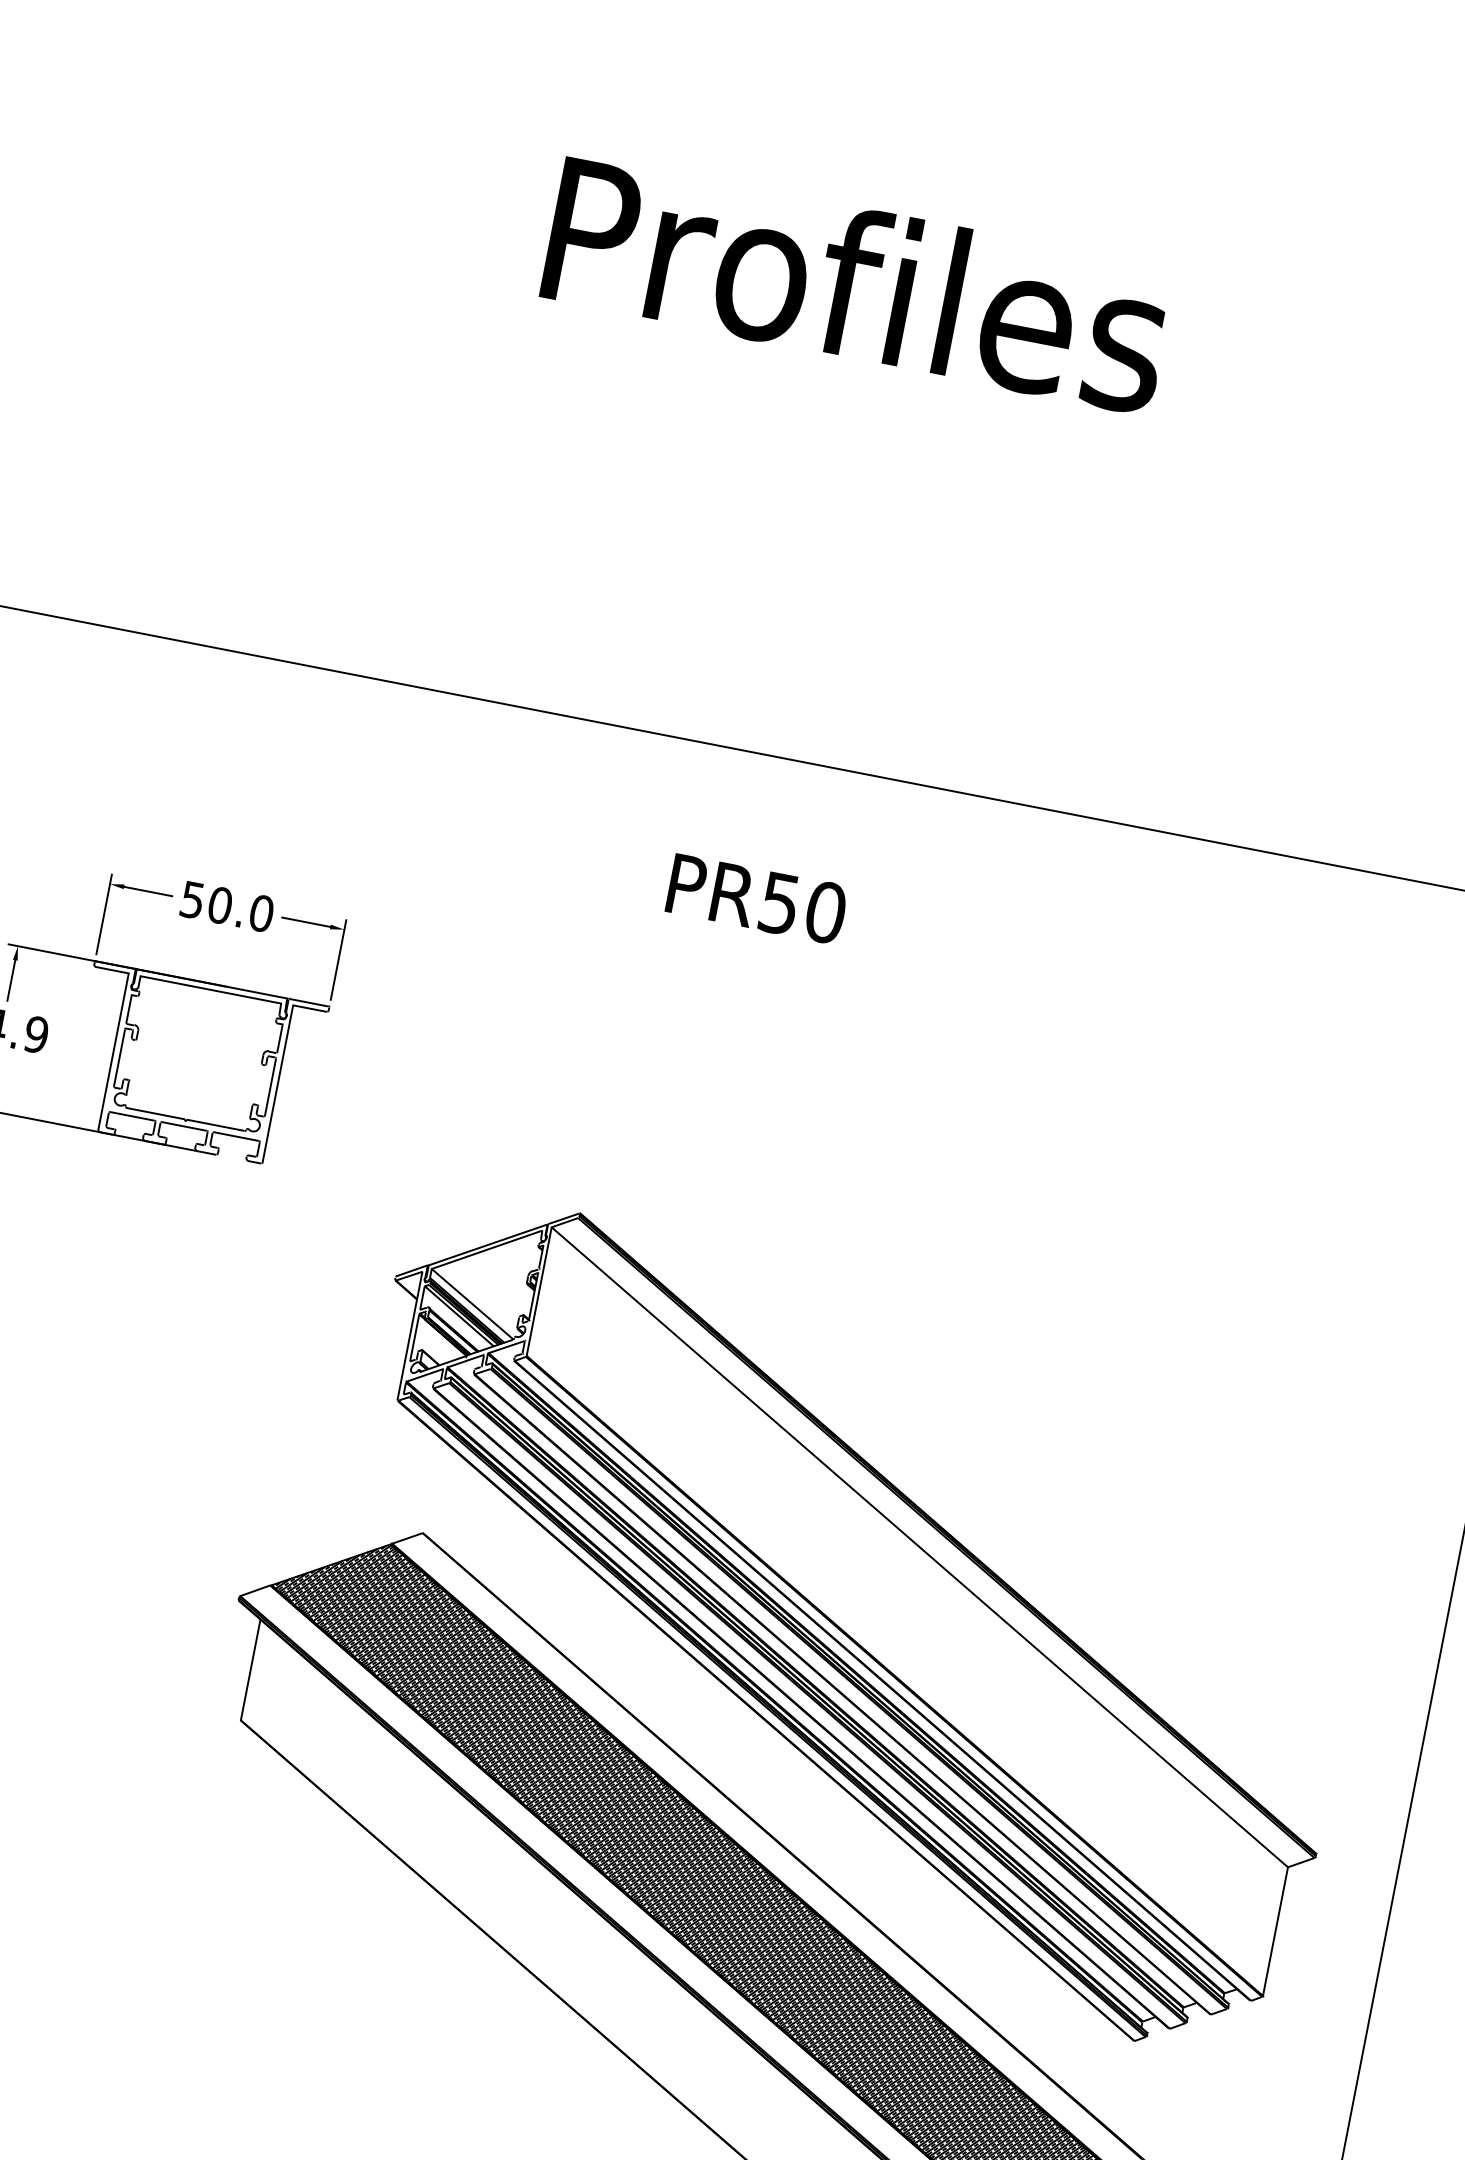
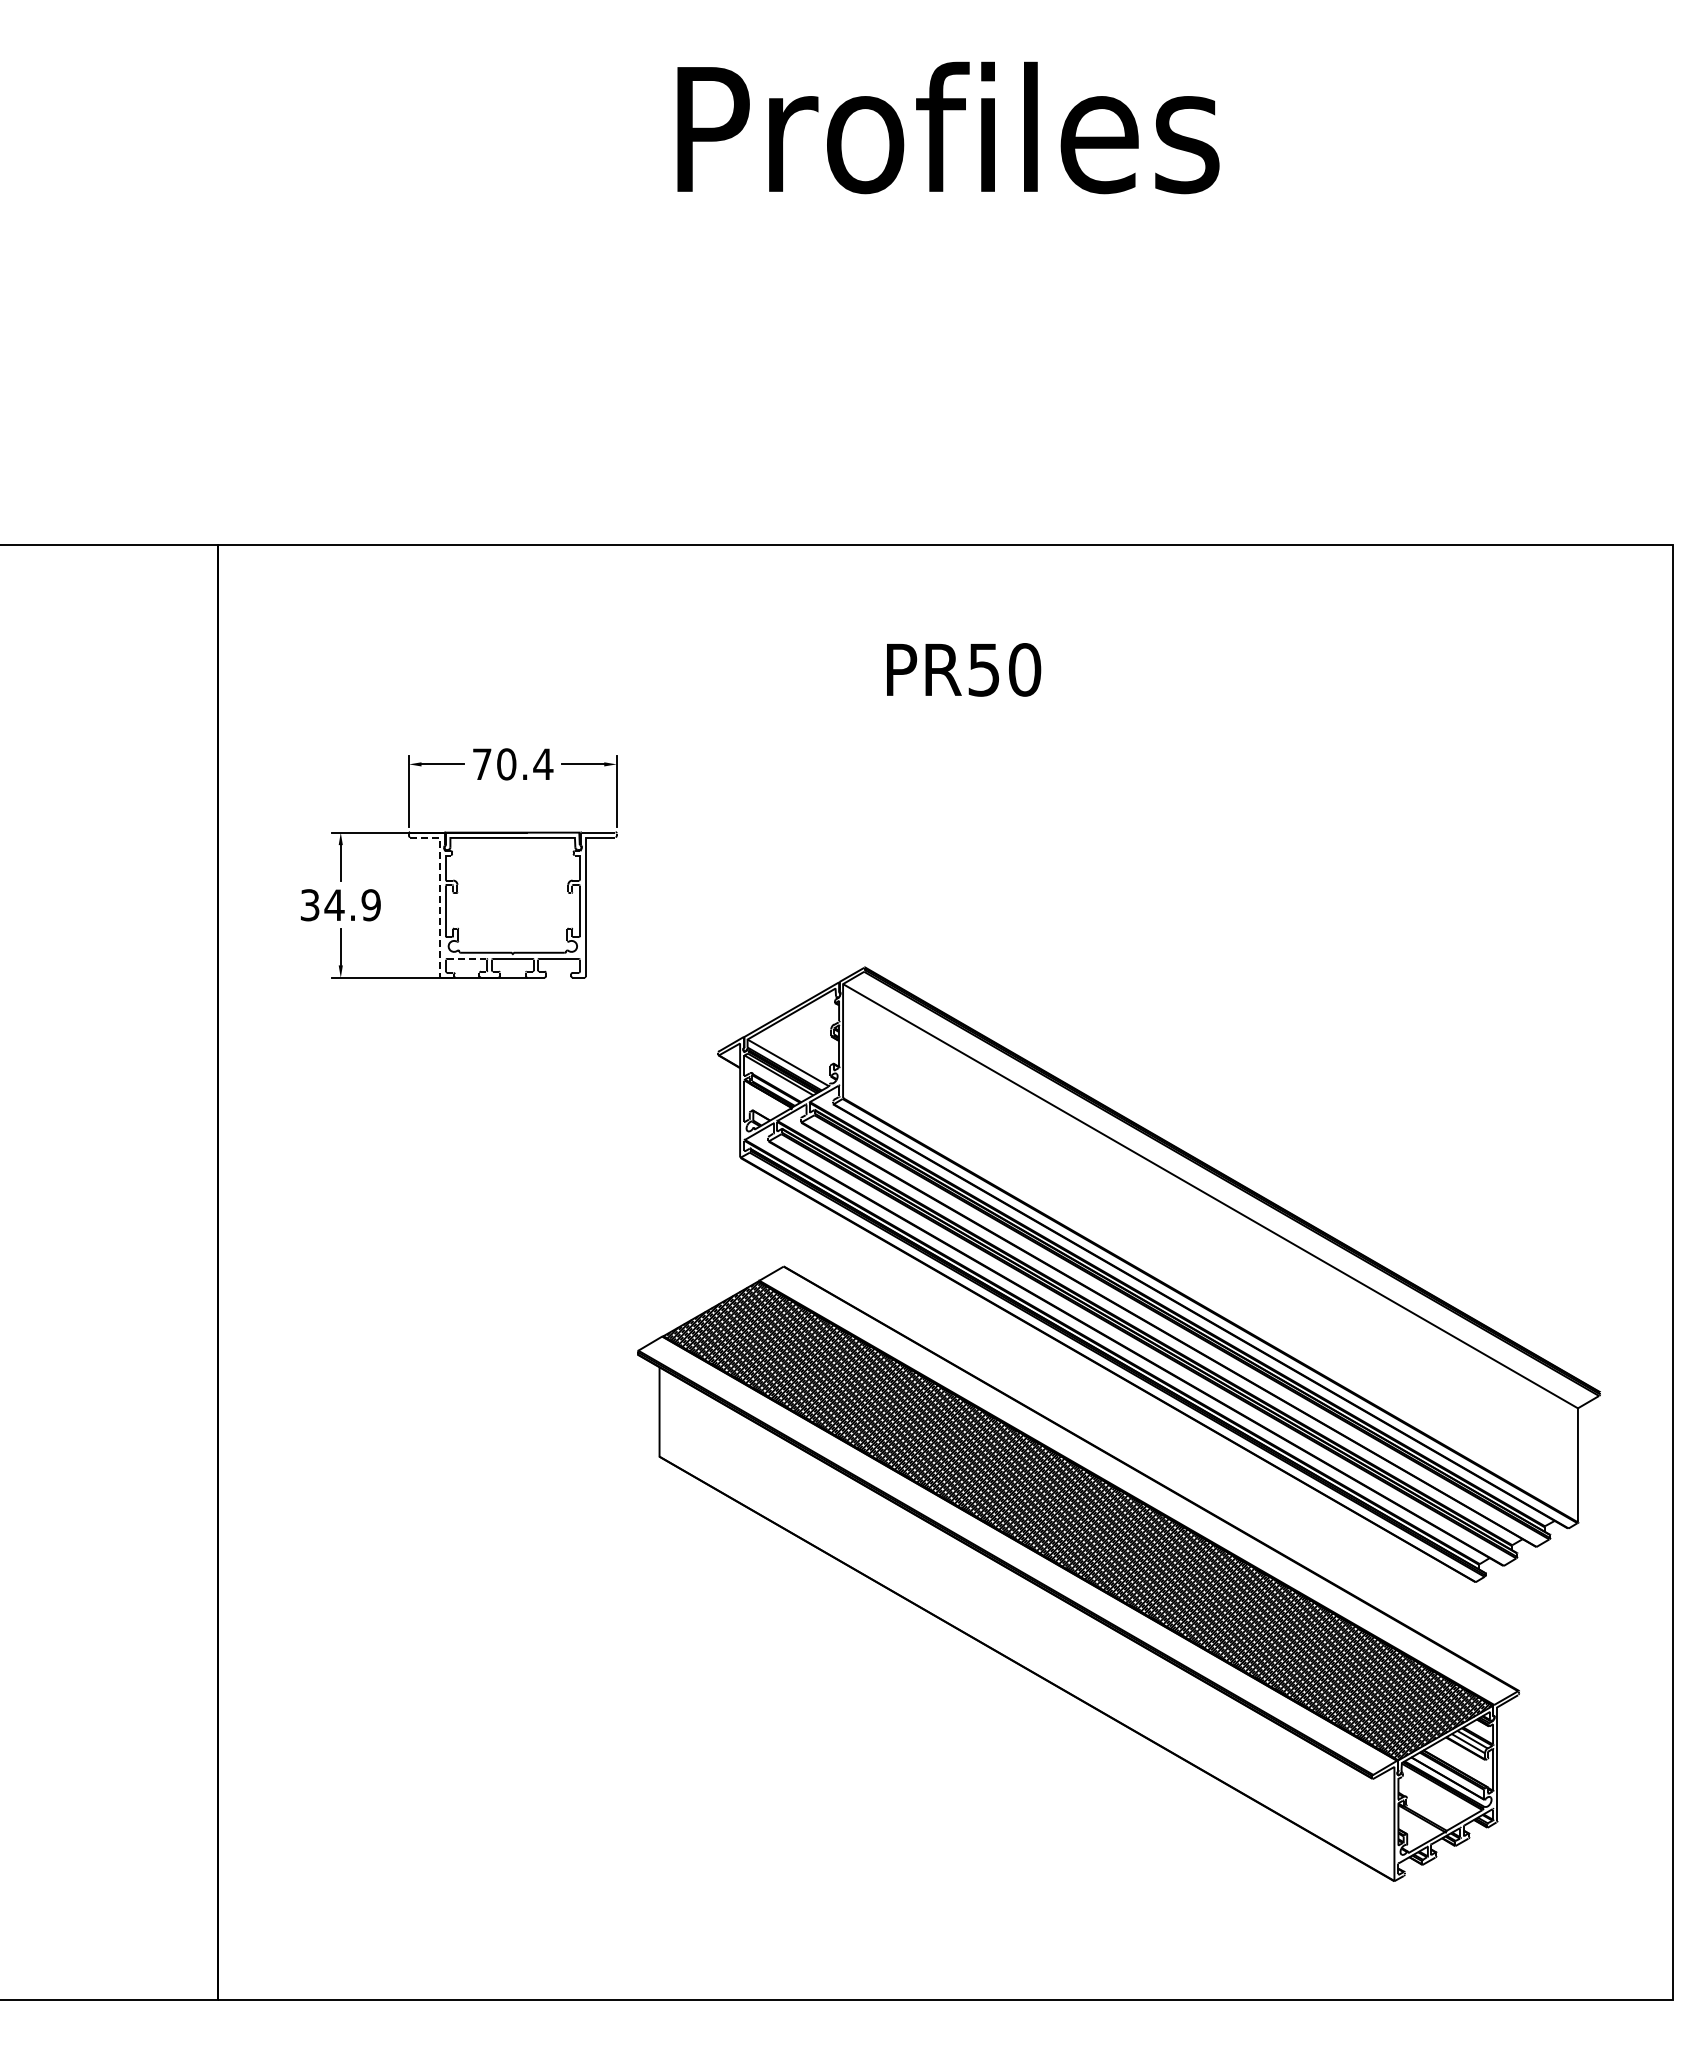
text: (227, 907) -> (513, 764), 50.0 -> 70.4
line: (116, 1035) -> (439, 892), solid -> dashed
line: (132, 1115) -> (466, 958), solid -> dashed

